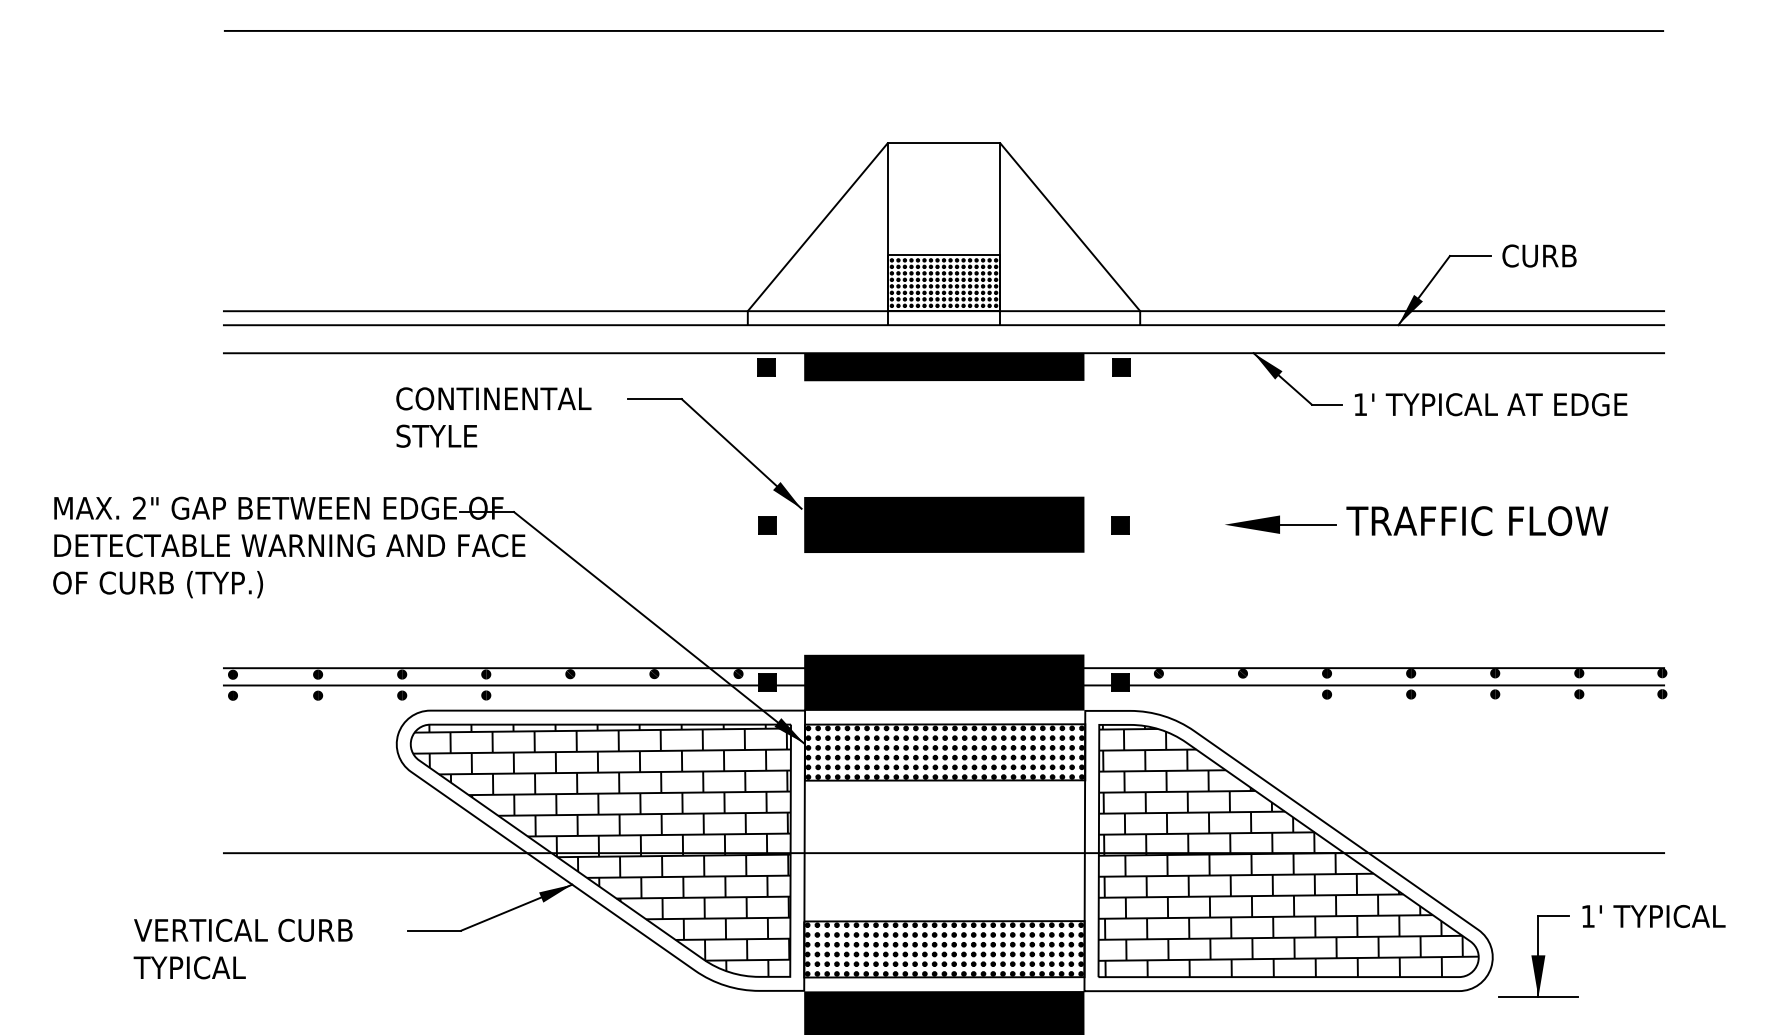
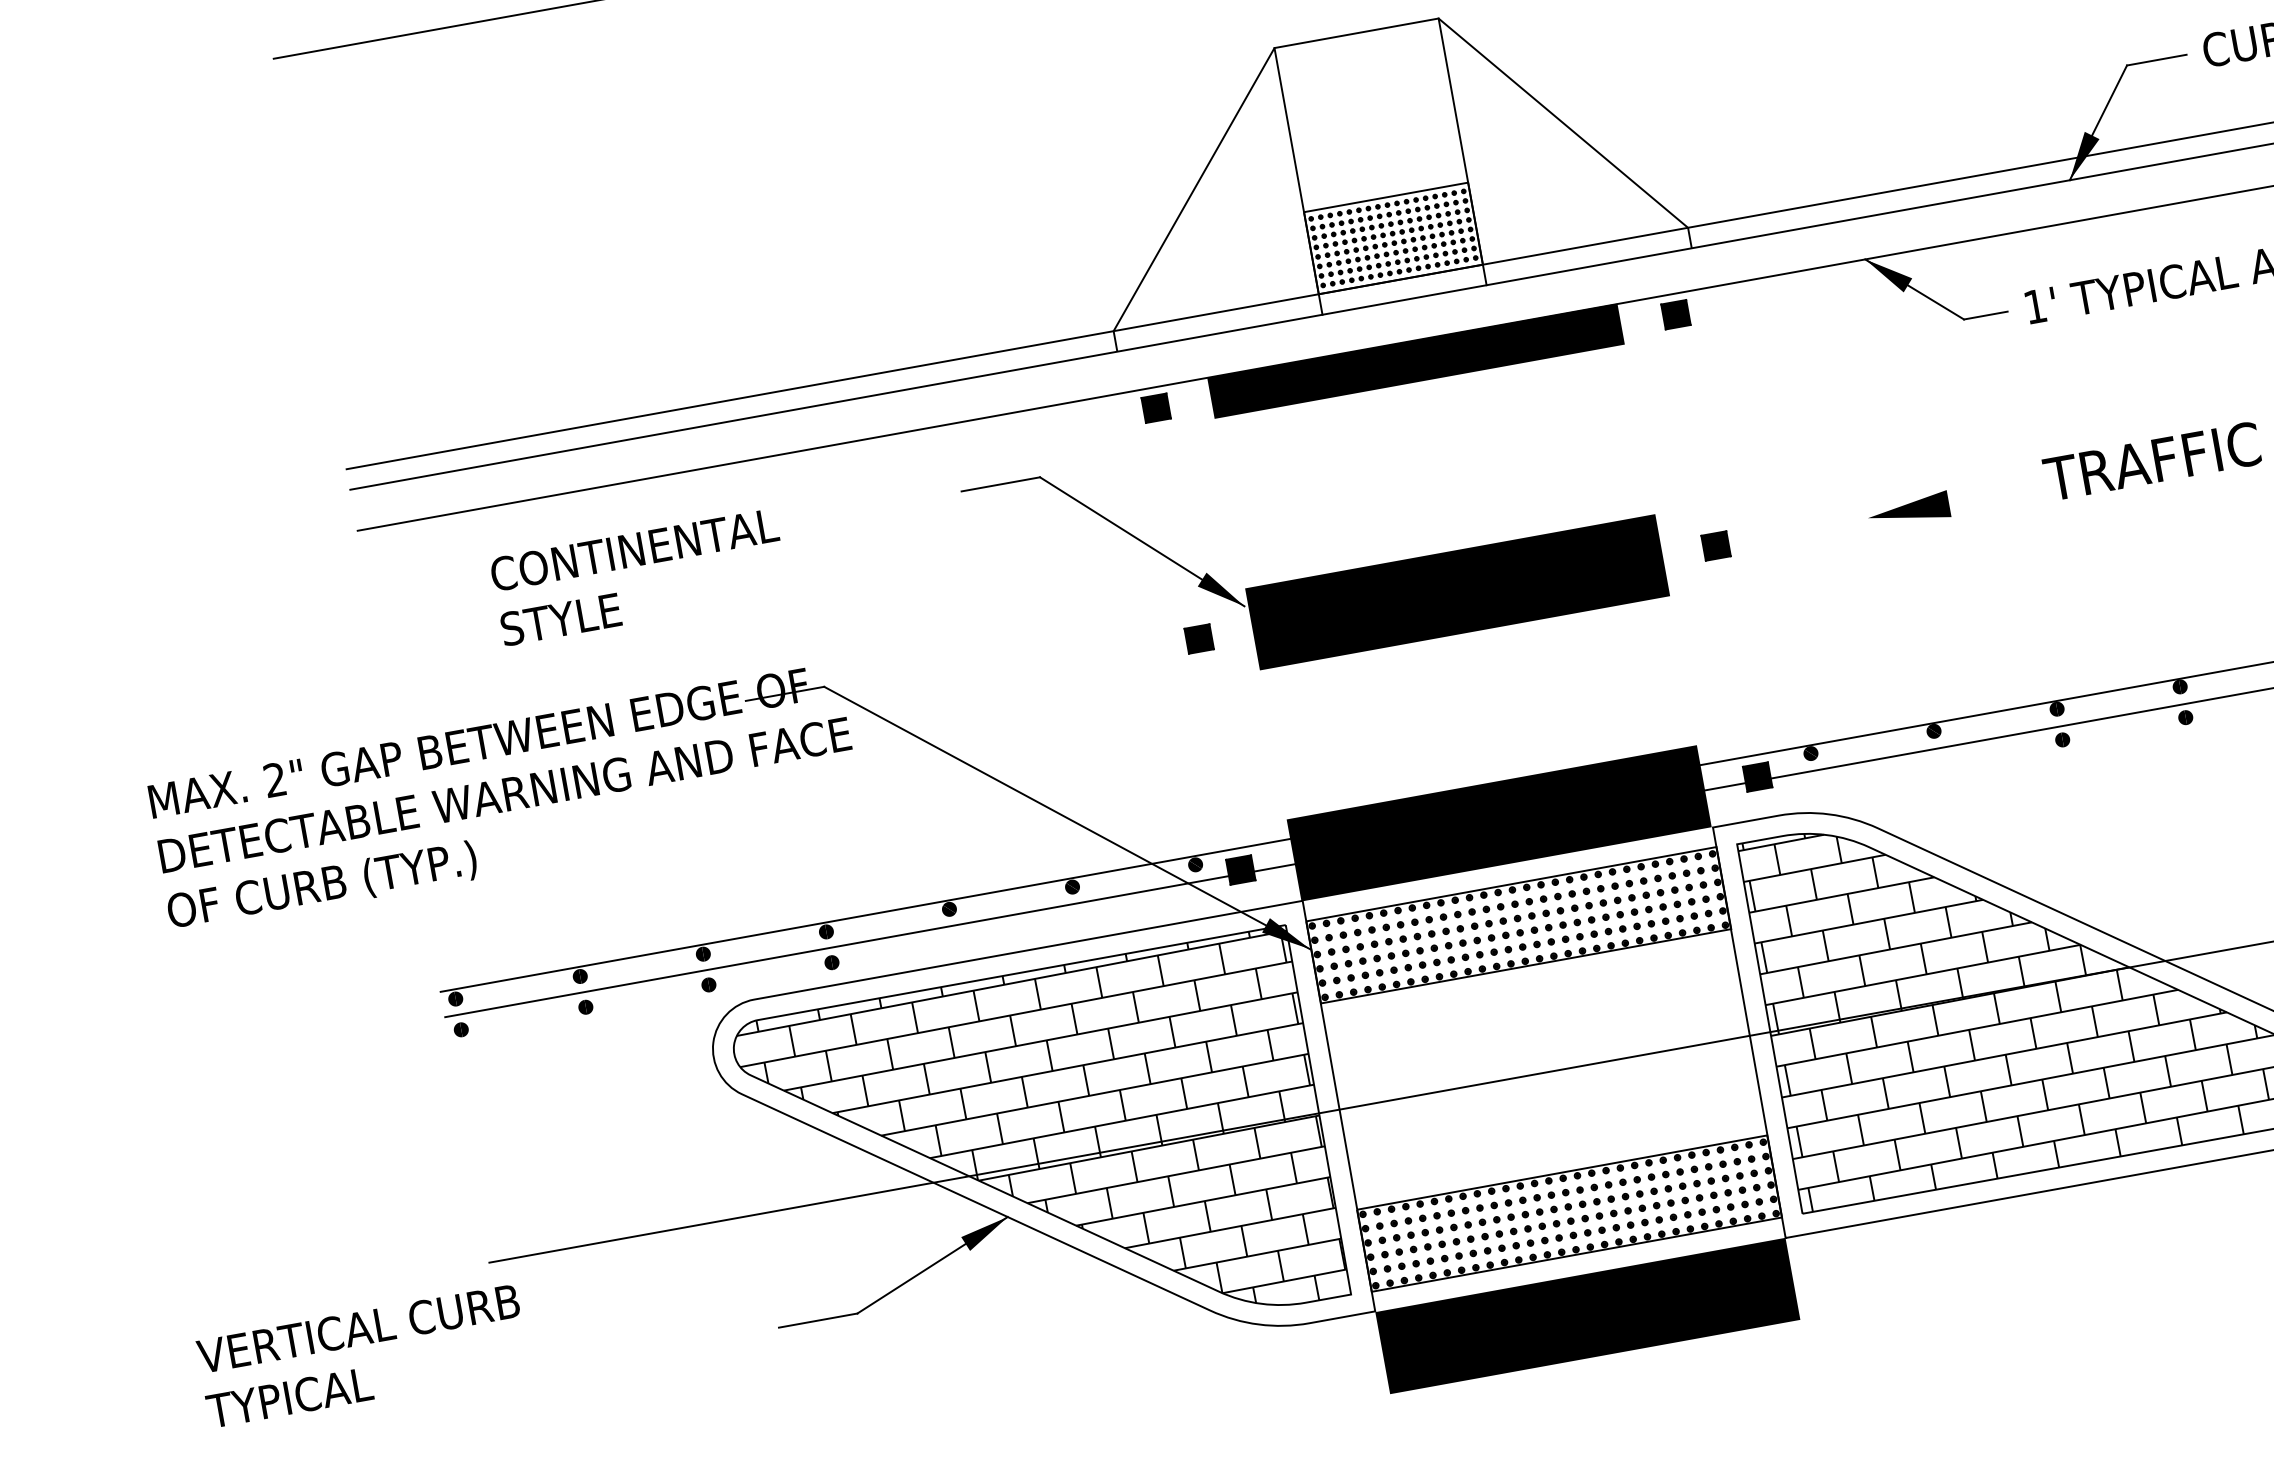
text: (493, 417) -> (639, 577), moved
line: (1307, 524) -> (1989, 496), removed
text: (242, 948) -> (361, 1355), moved

